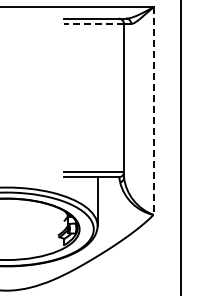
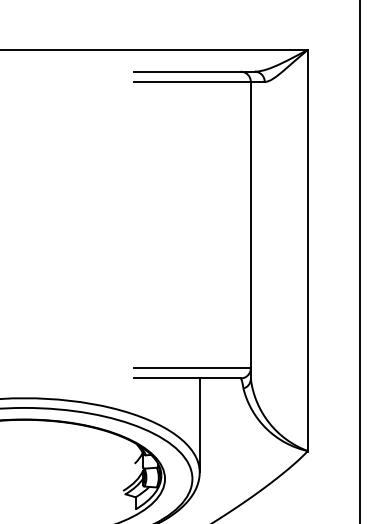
line: (93, 23) -> (191, 81), dashed -> solid
line: (153, 111) -> (307, 251), dashed -> solid

